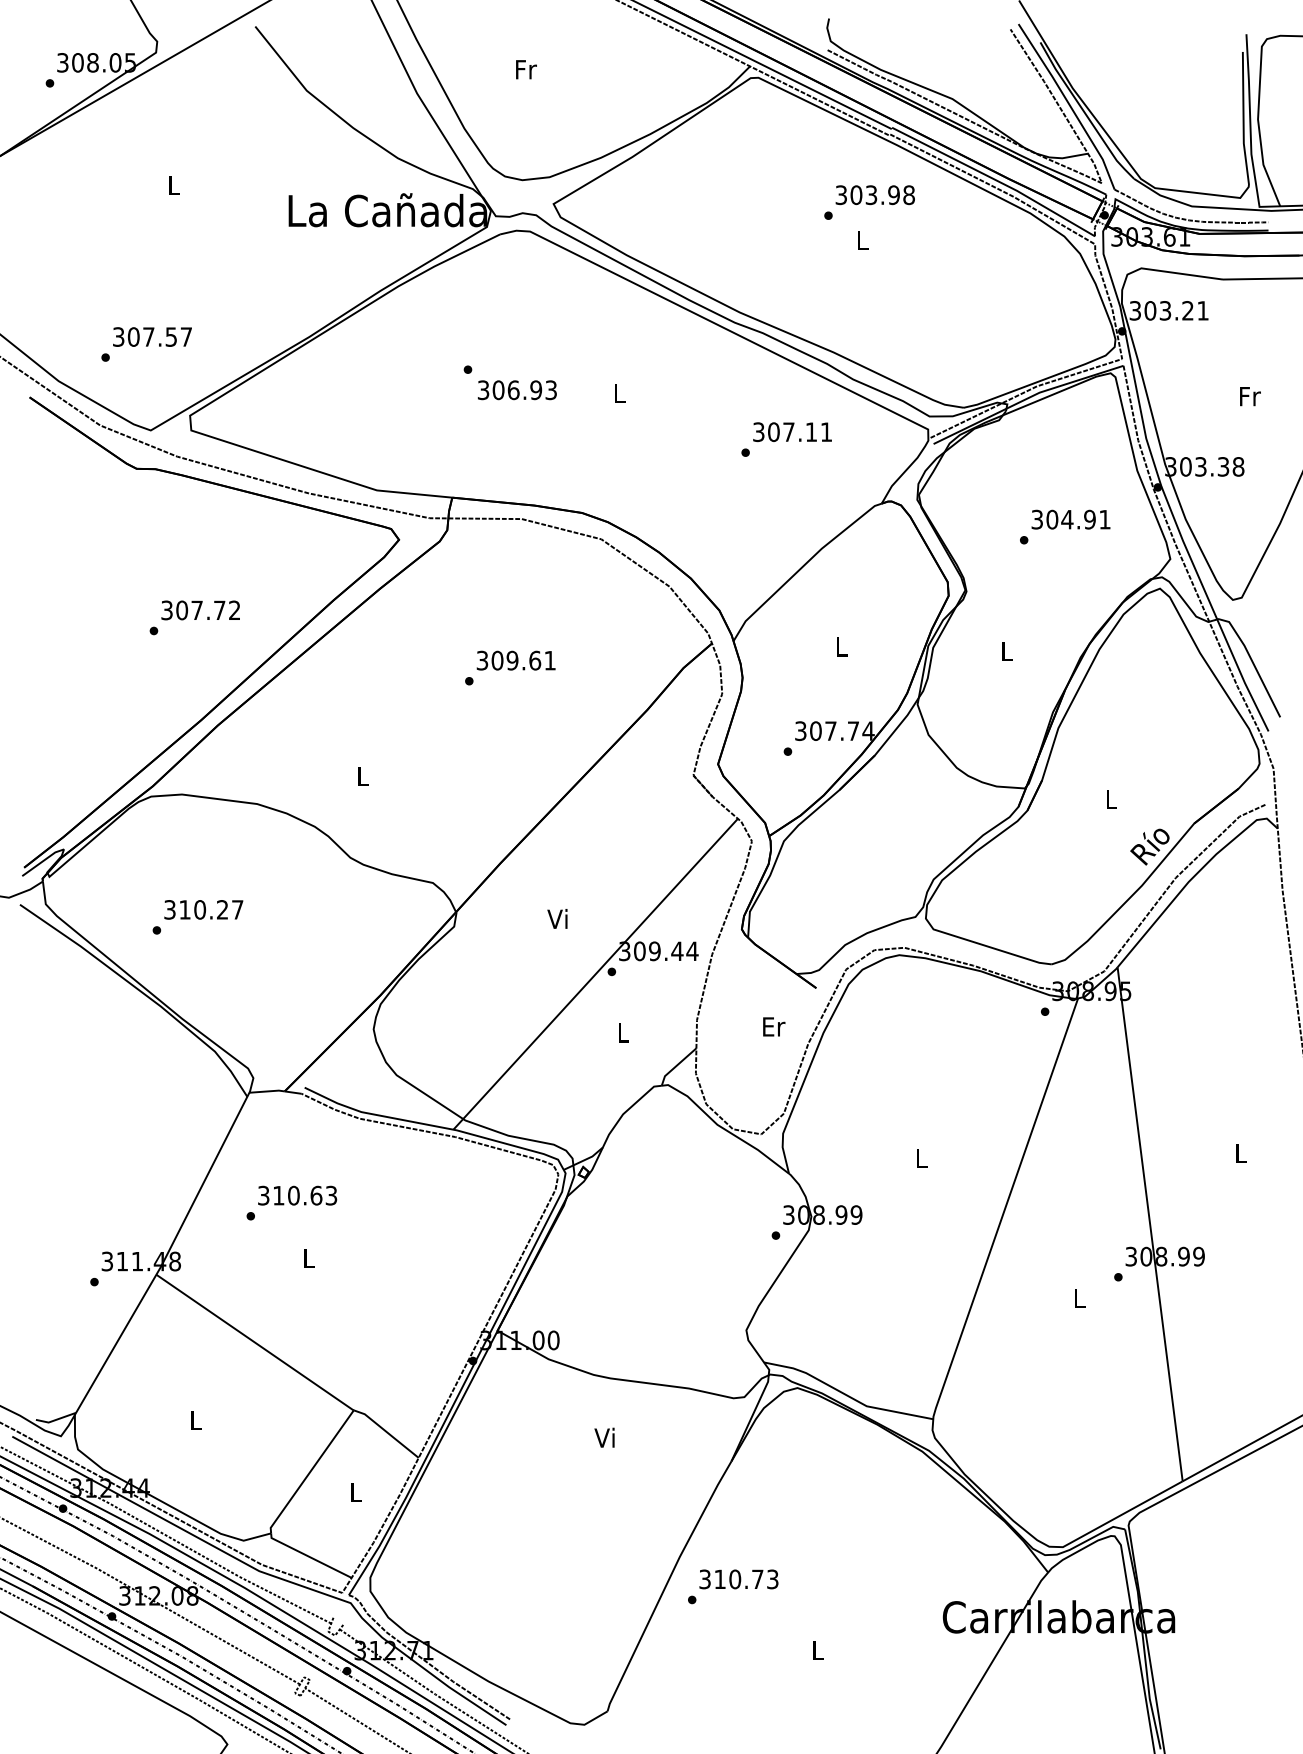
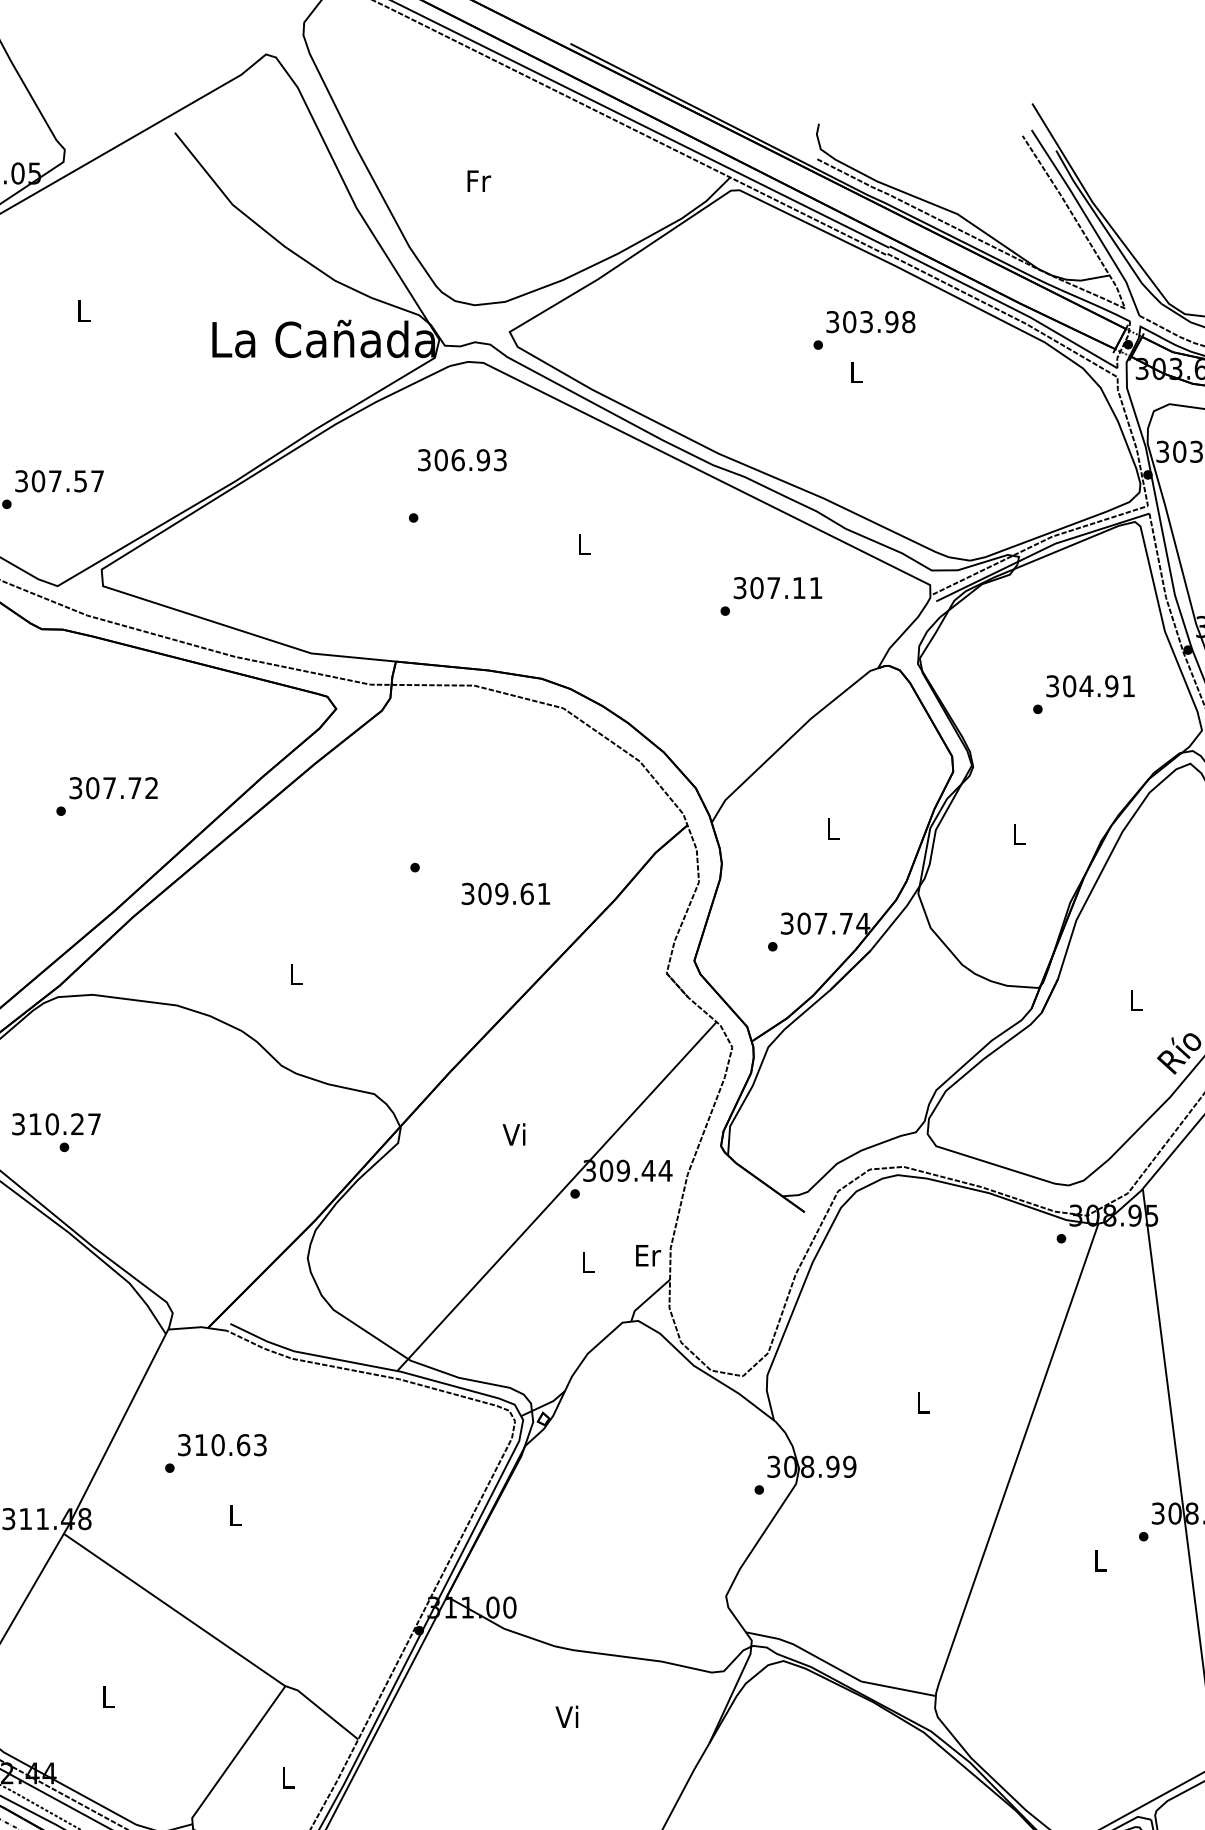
text: (517, 390) -> (462, 460), moved
text: (515, 660) -> (505, 893), moved
text: (203, 909) -> (56, 1123), moved
text: (774, 1026) -> (648, 1255), moved

